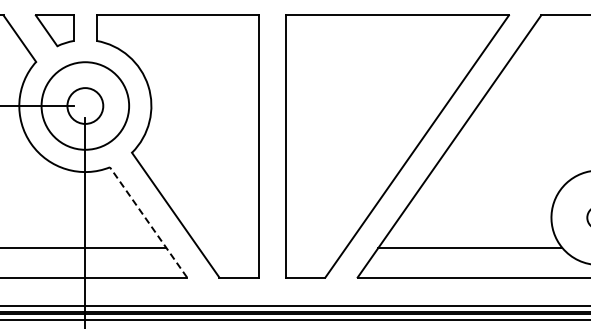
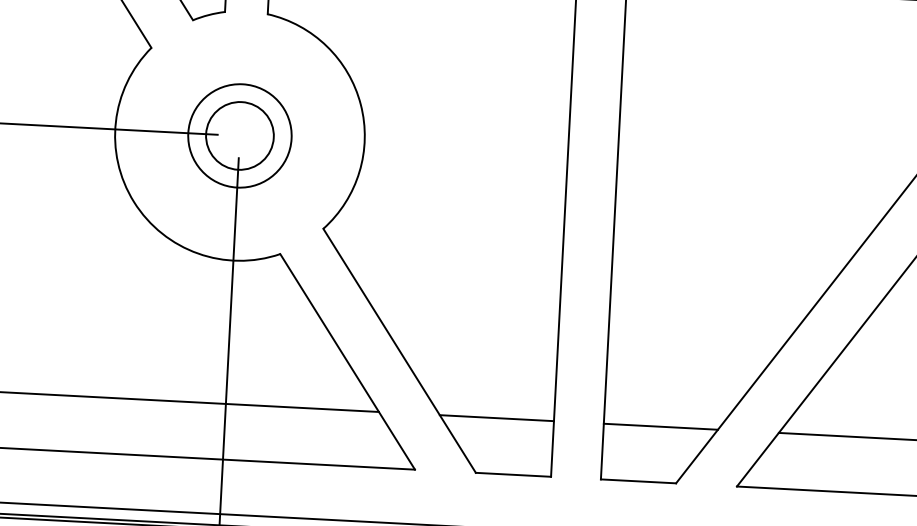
circle: (85, 105) -> (240, 134), size x0.62
line: (148, 222) -> (347, 362), dashed -> solid
line: (228, 248) -> (495, 419), added
line: (315, 248) -> (660, 427), added

